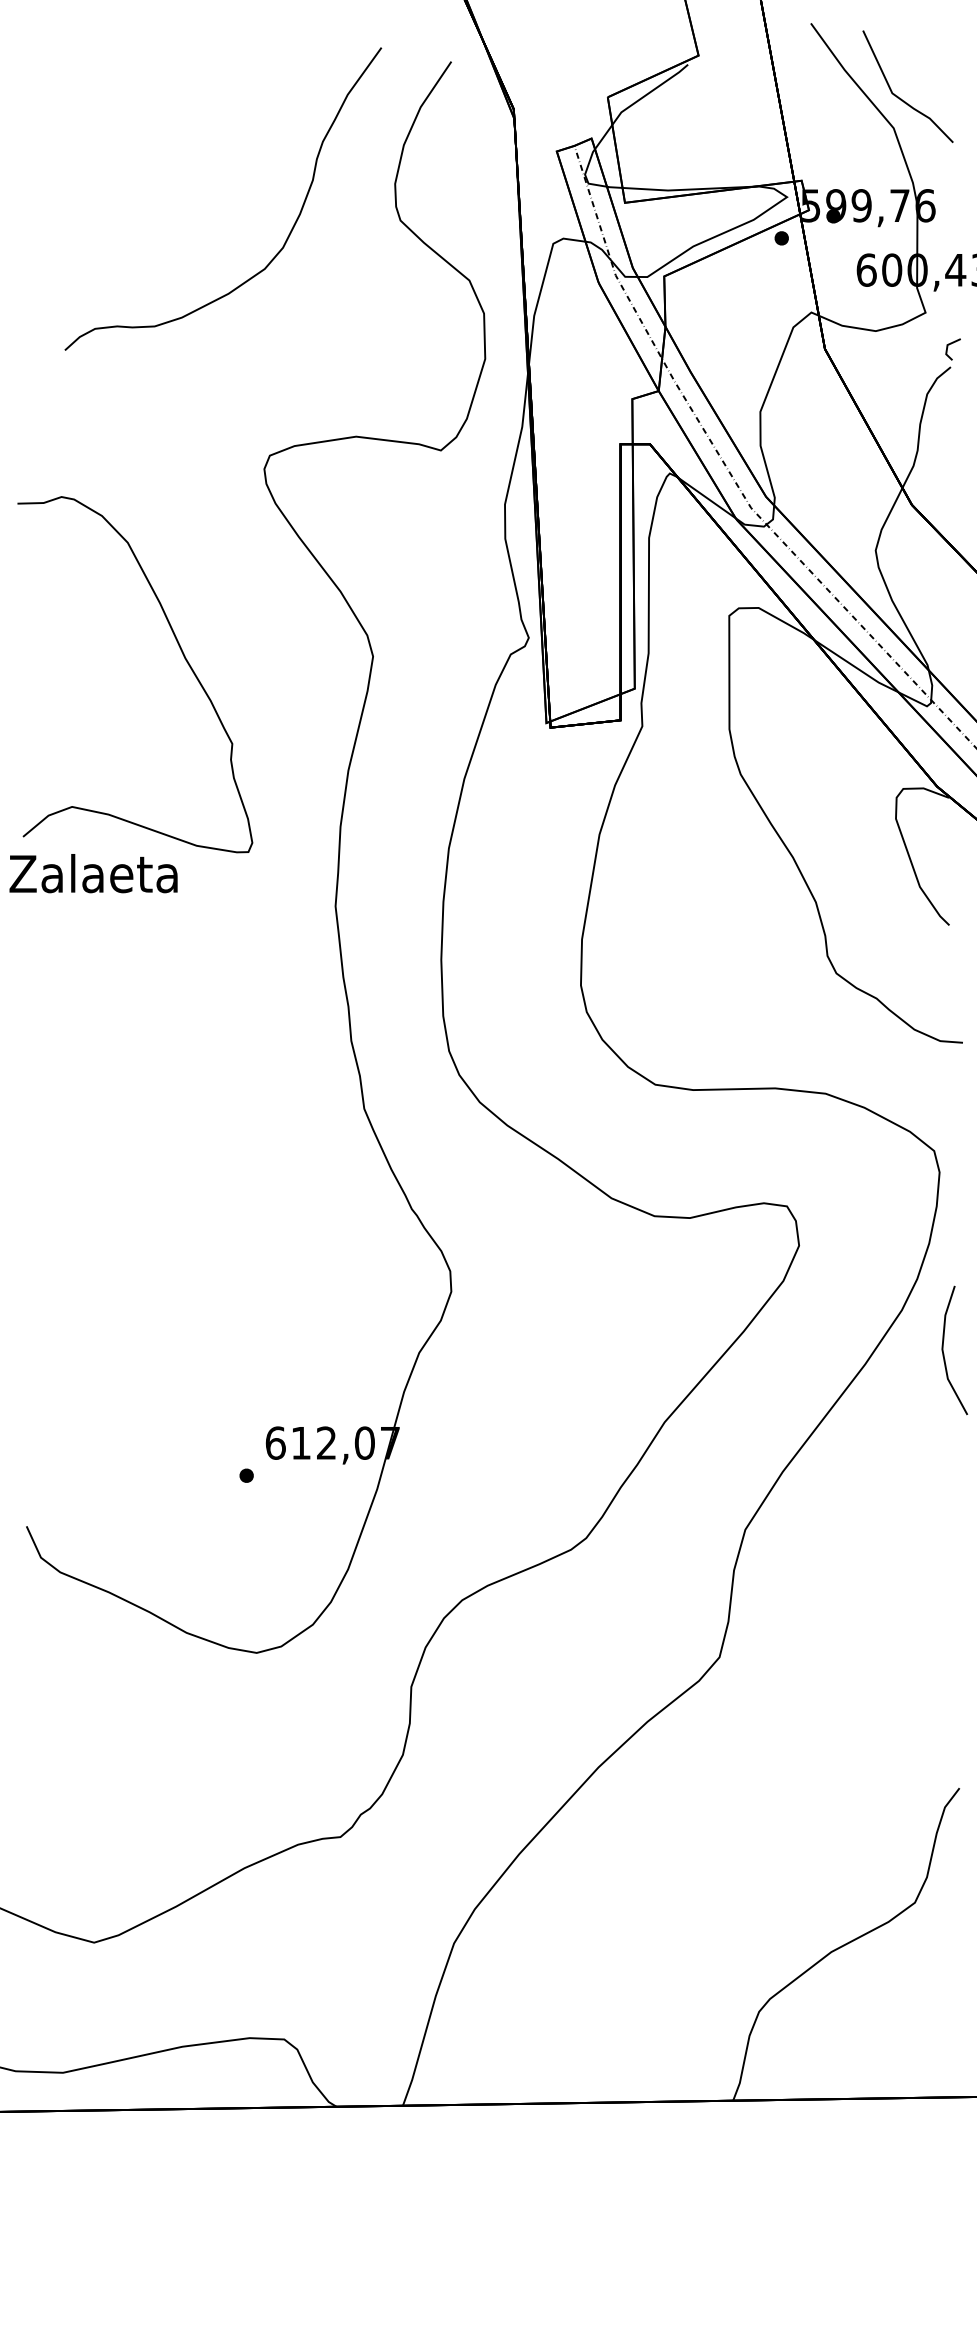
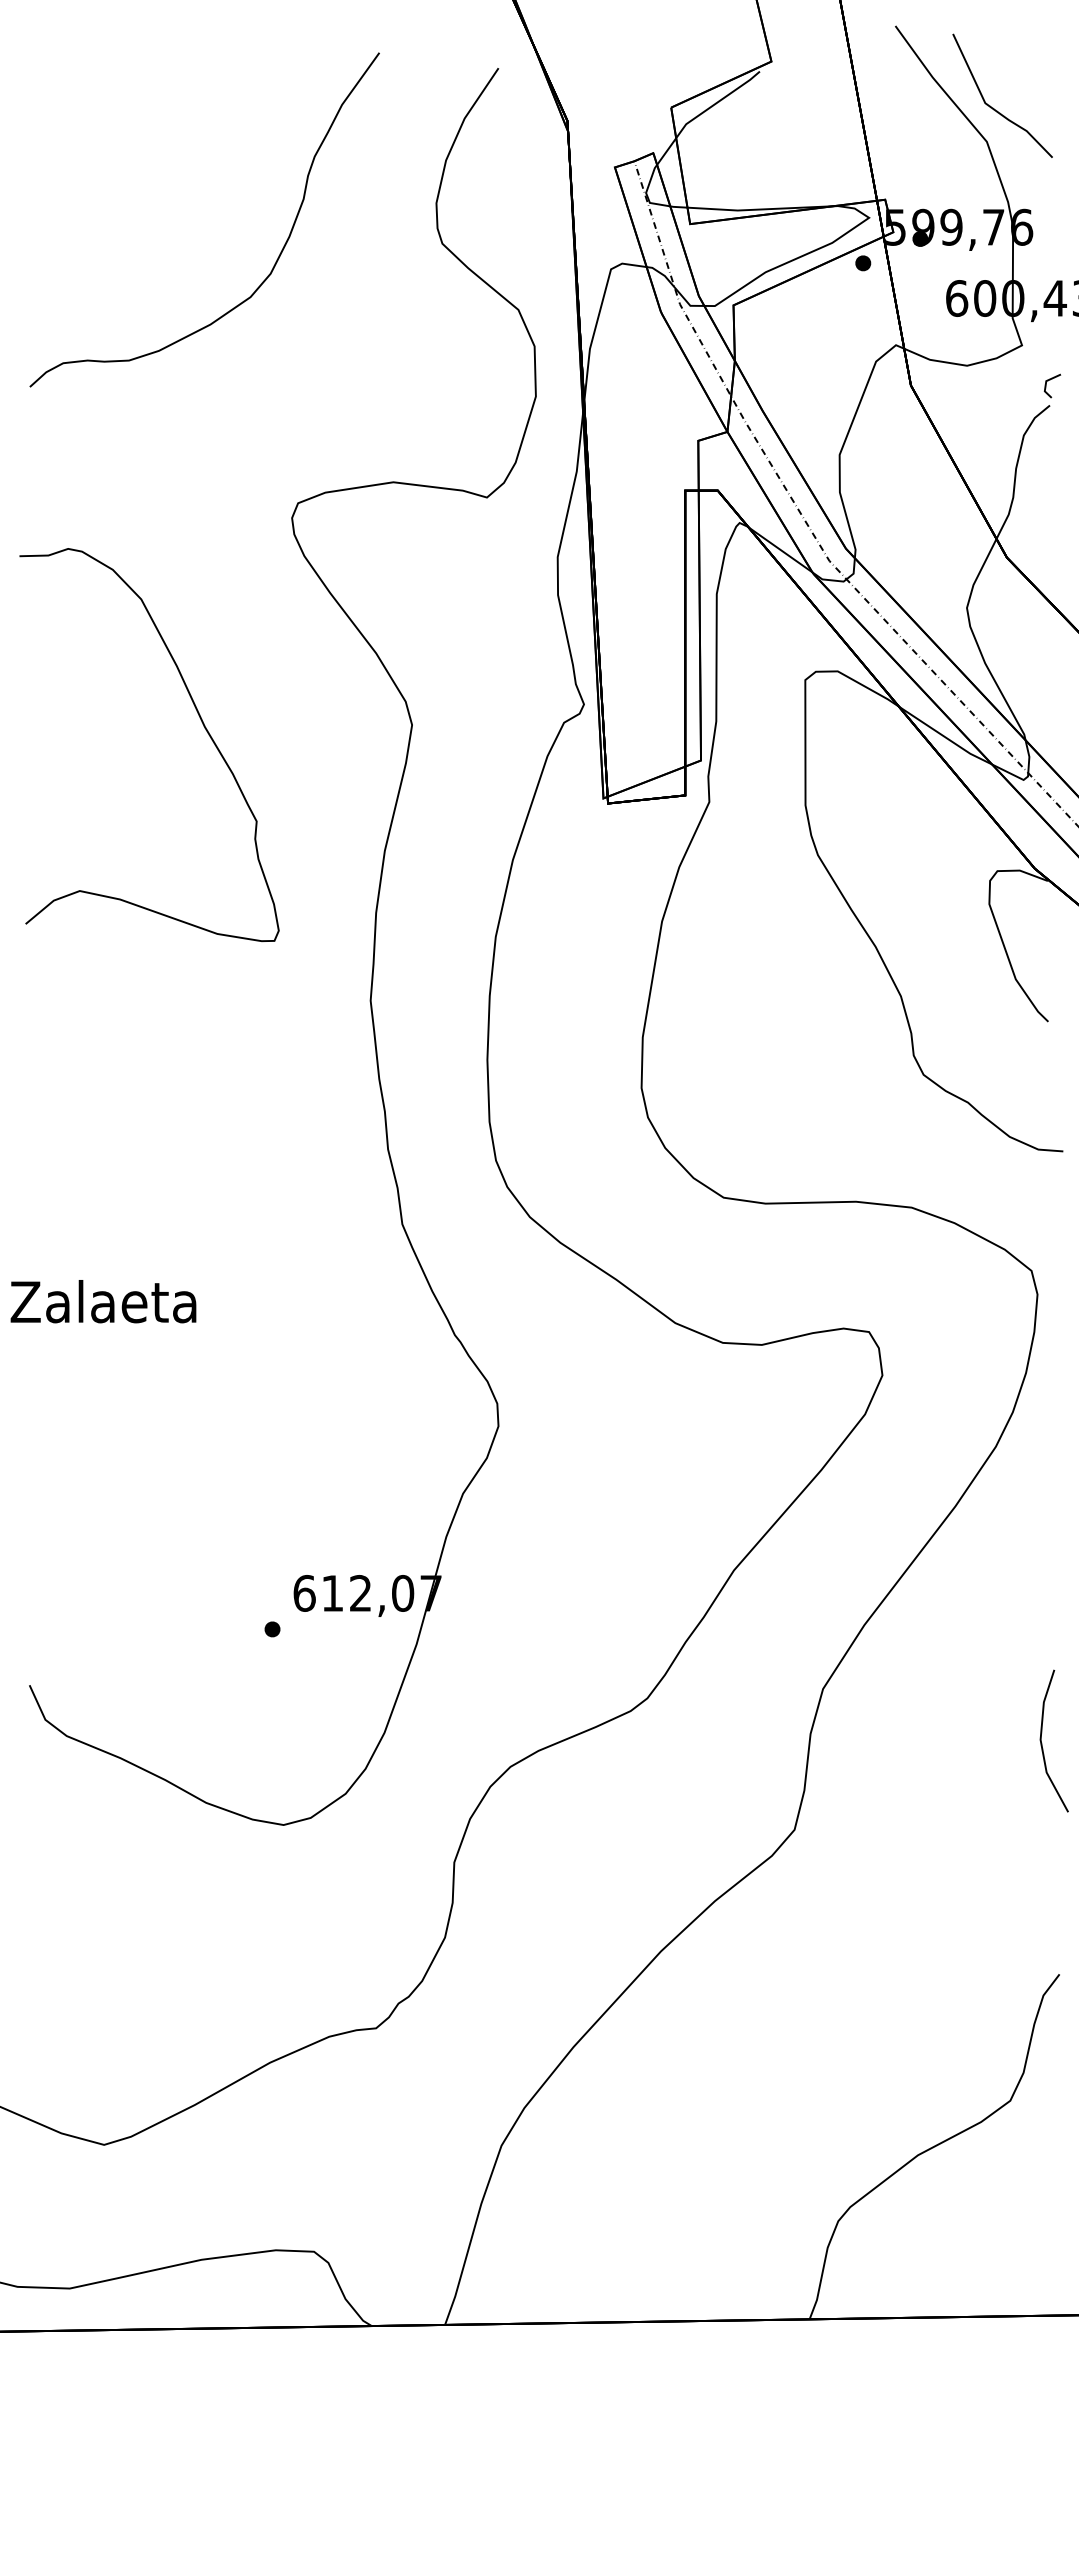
curve: (290, 231) -> (278, 255), moved
text: (93, 873) -> (103, 1301), moved
line: (944, 1352) -> (1042, 1743), moved

